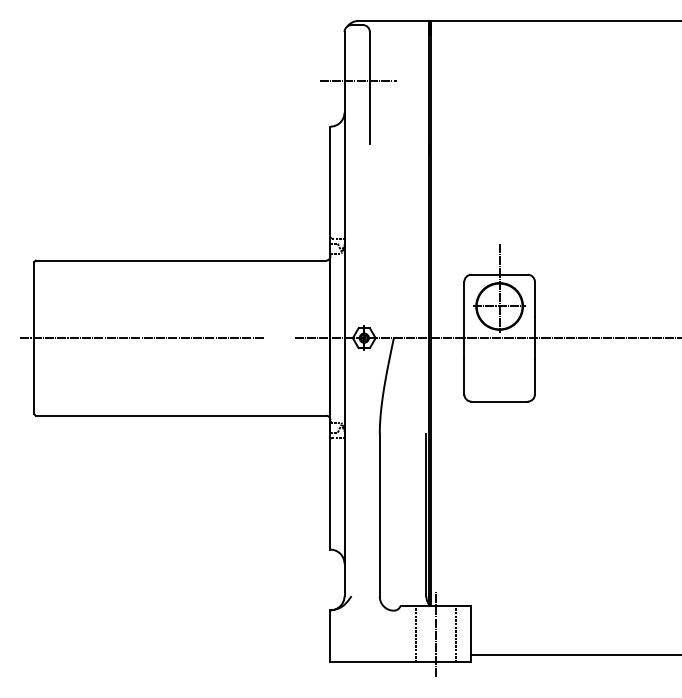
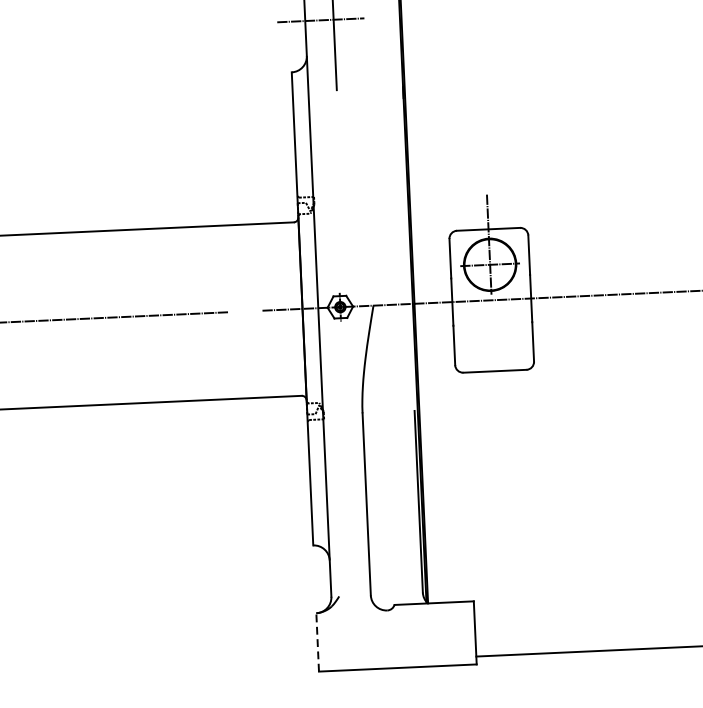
line: (416, 634) -> (413, 635), removed
line: (436, 634) -> (436, 634), removed
line: (455, 634) -> (457, 633), removed
line: (330, 635) -> (317, 641), solid -> dashed

